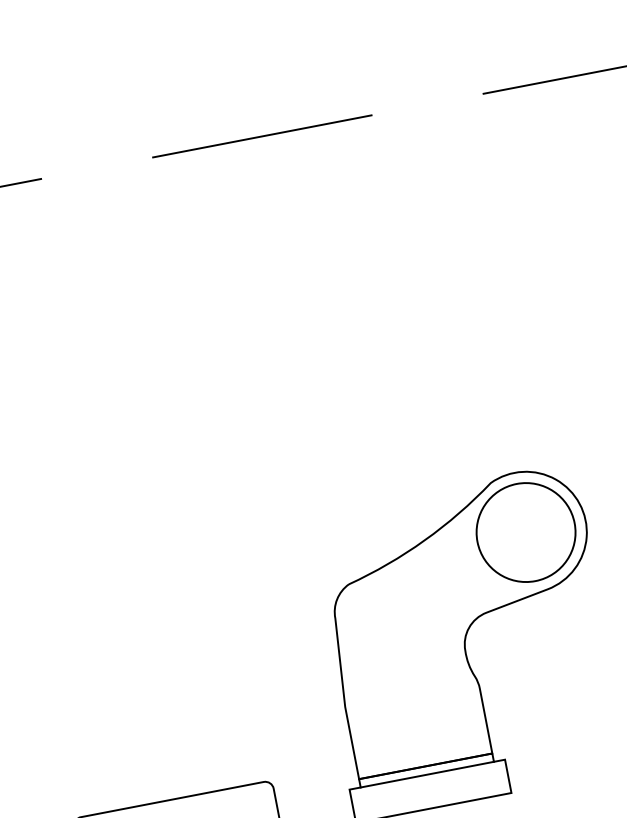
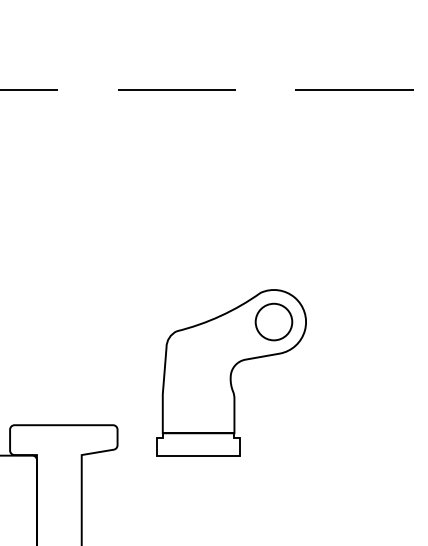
circle: (524, 531) -> (273, 321), size x0.7
line: (427, 774) -> (198, 437), removed

